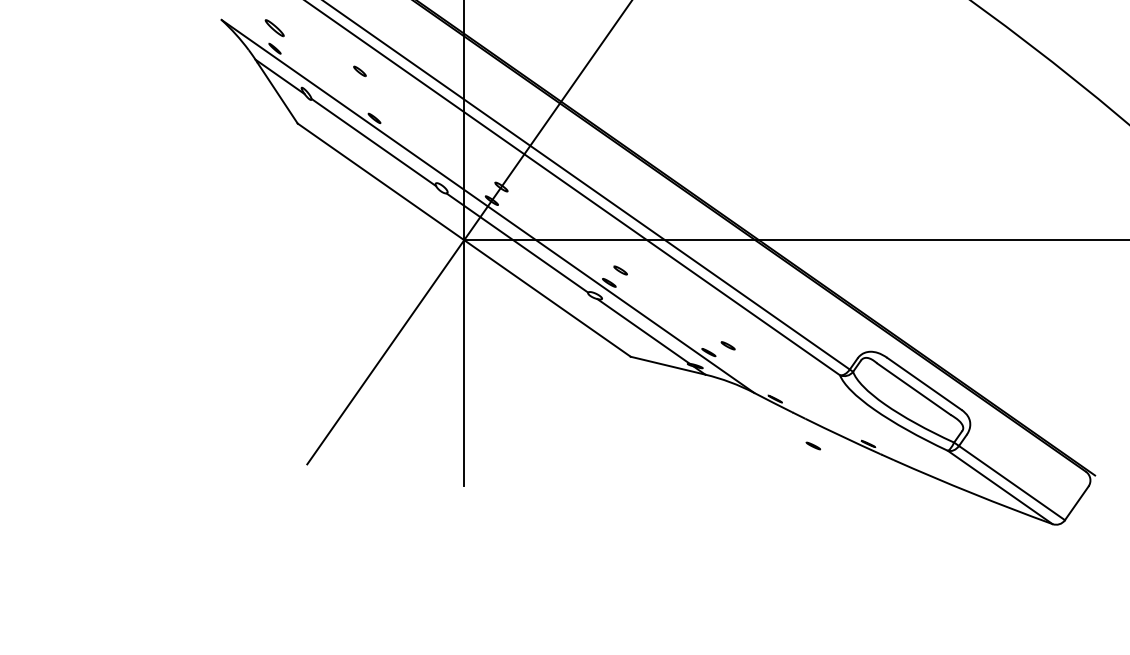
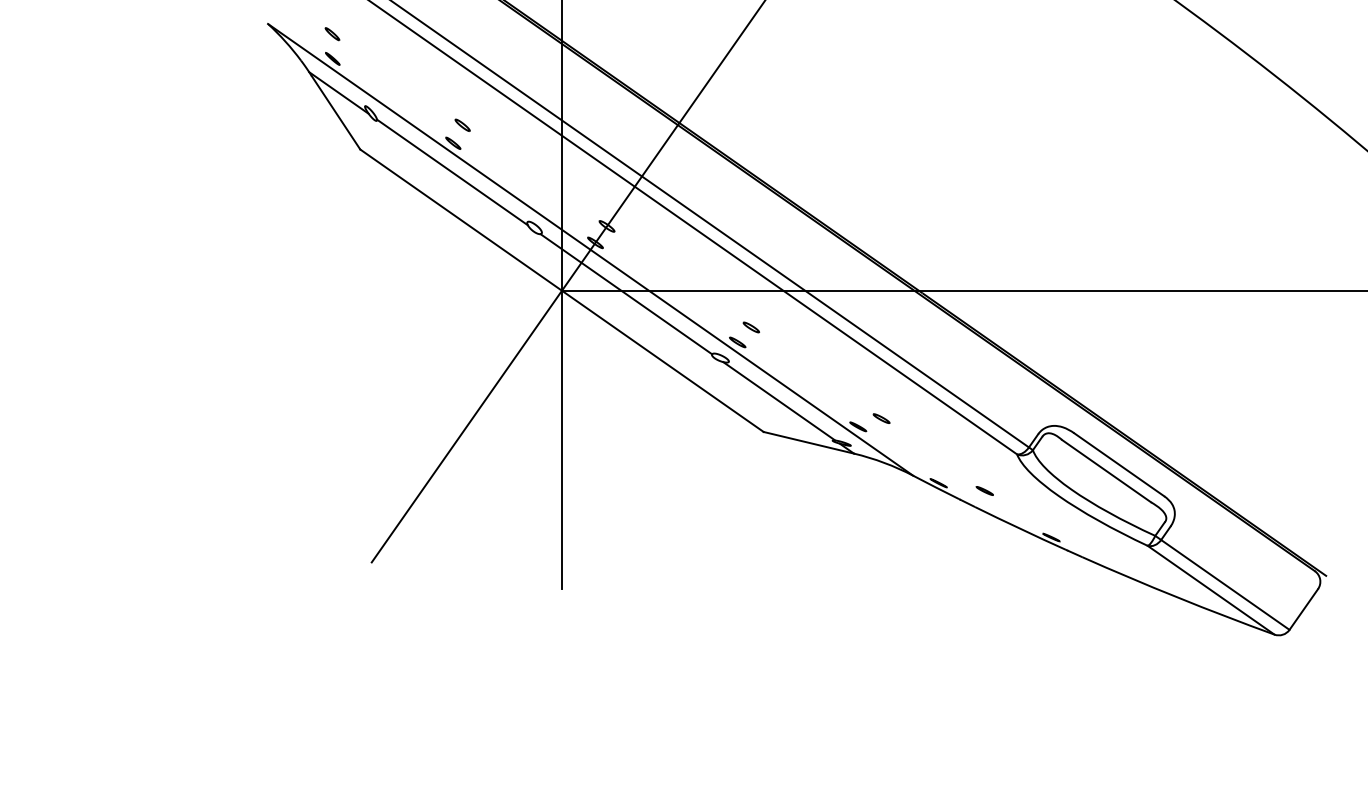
part: (274, 28) -> (332, 34), size x0.62
part: (359, 70) -> (462, 124), moved
line: (813, 445) -> (984, 490), moved

